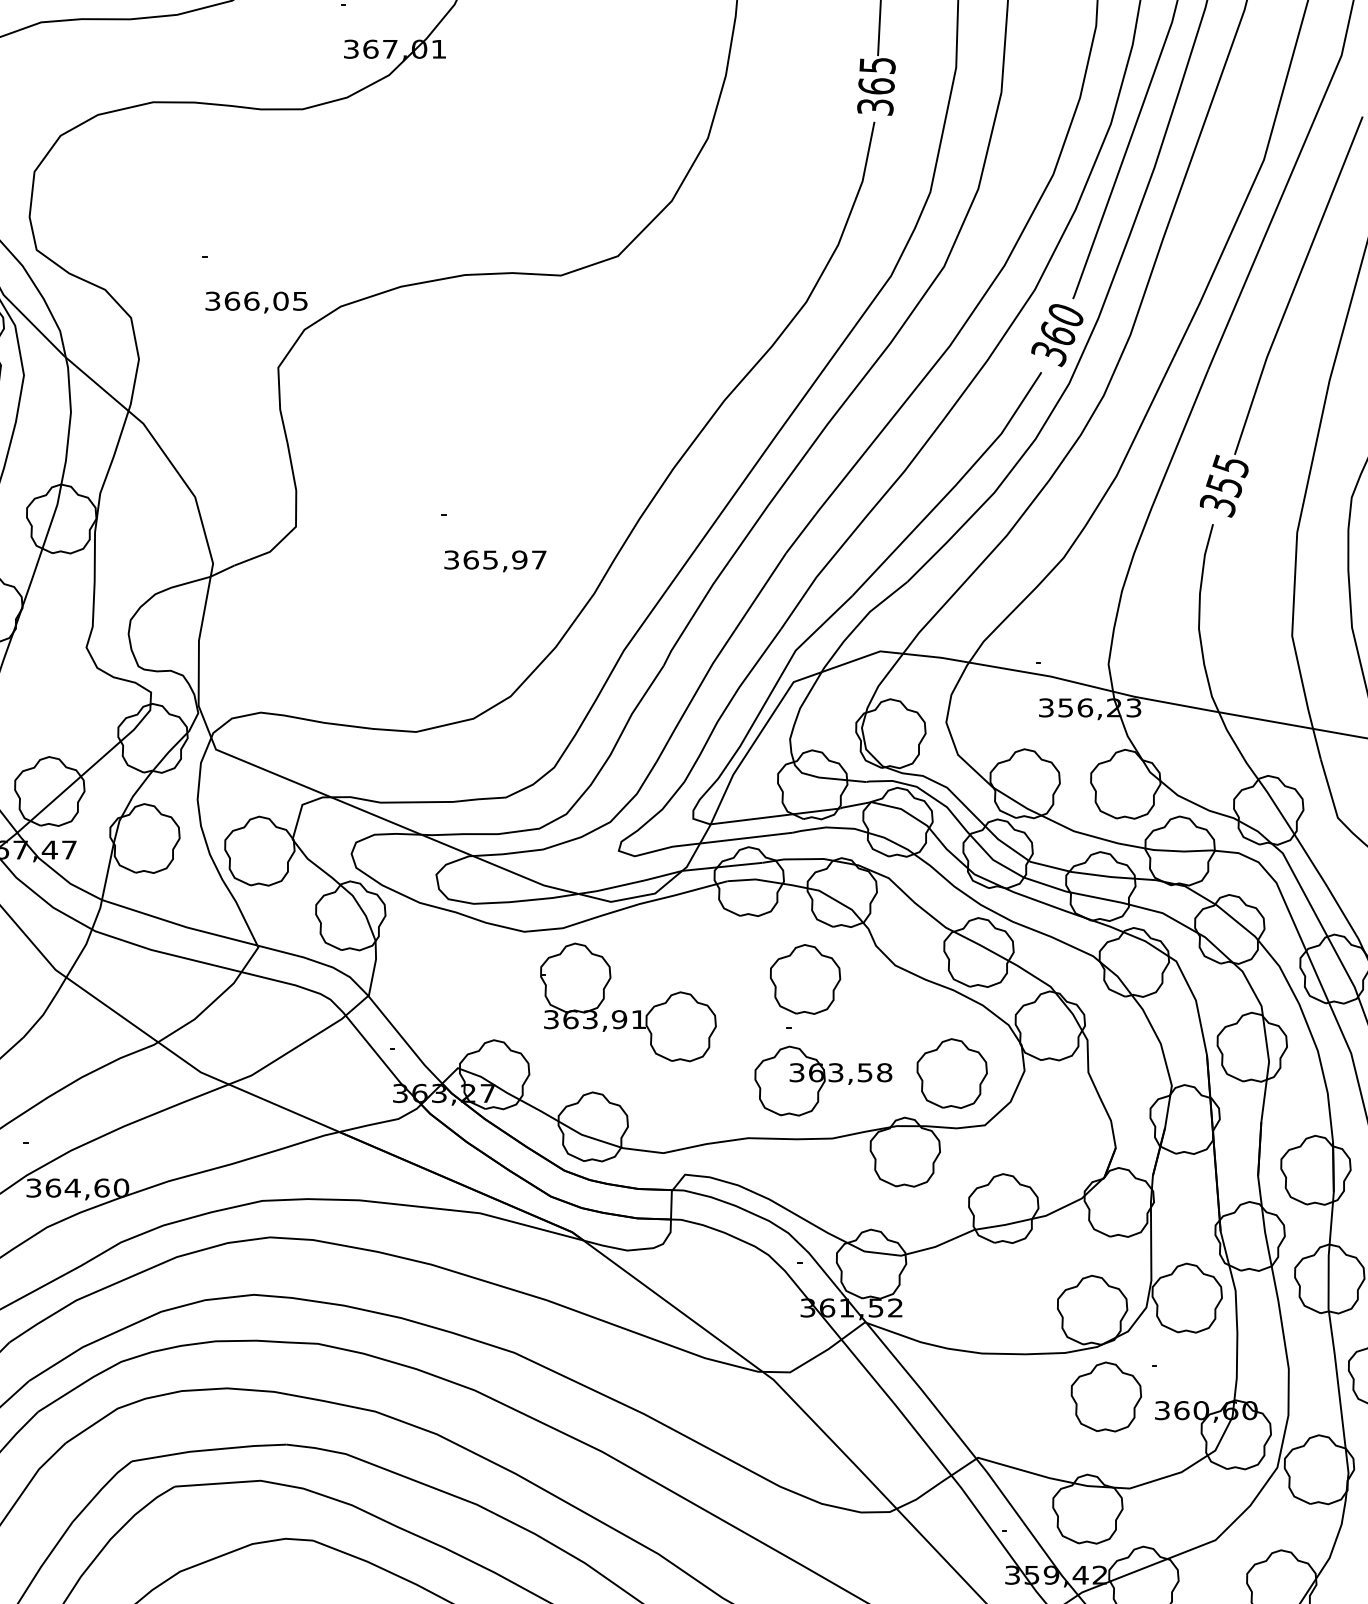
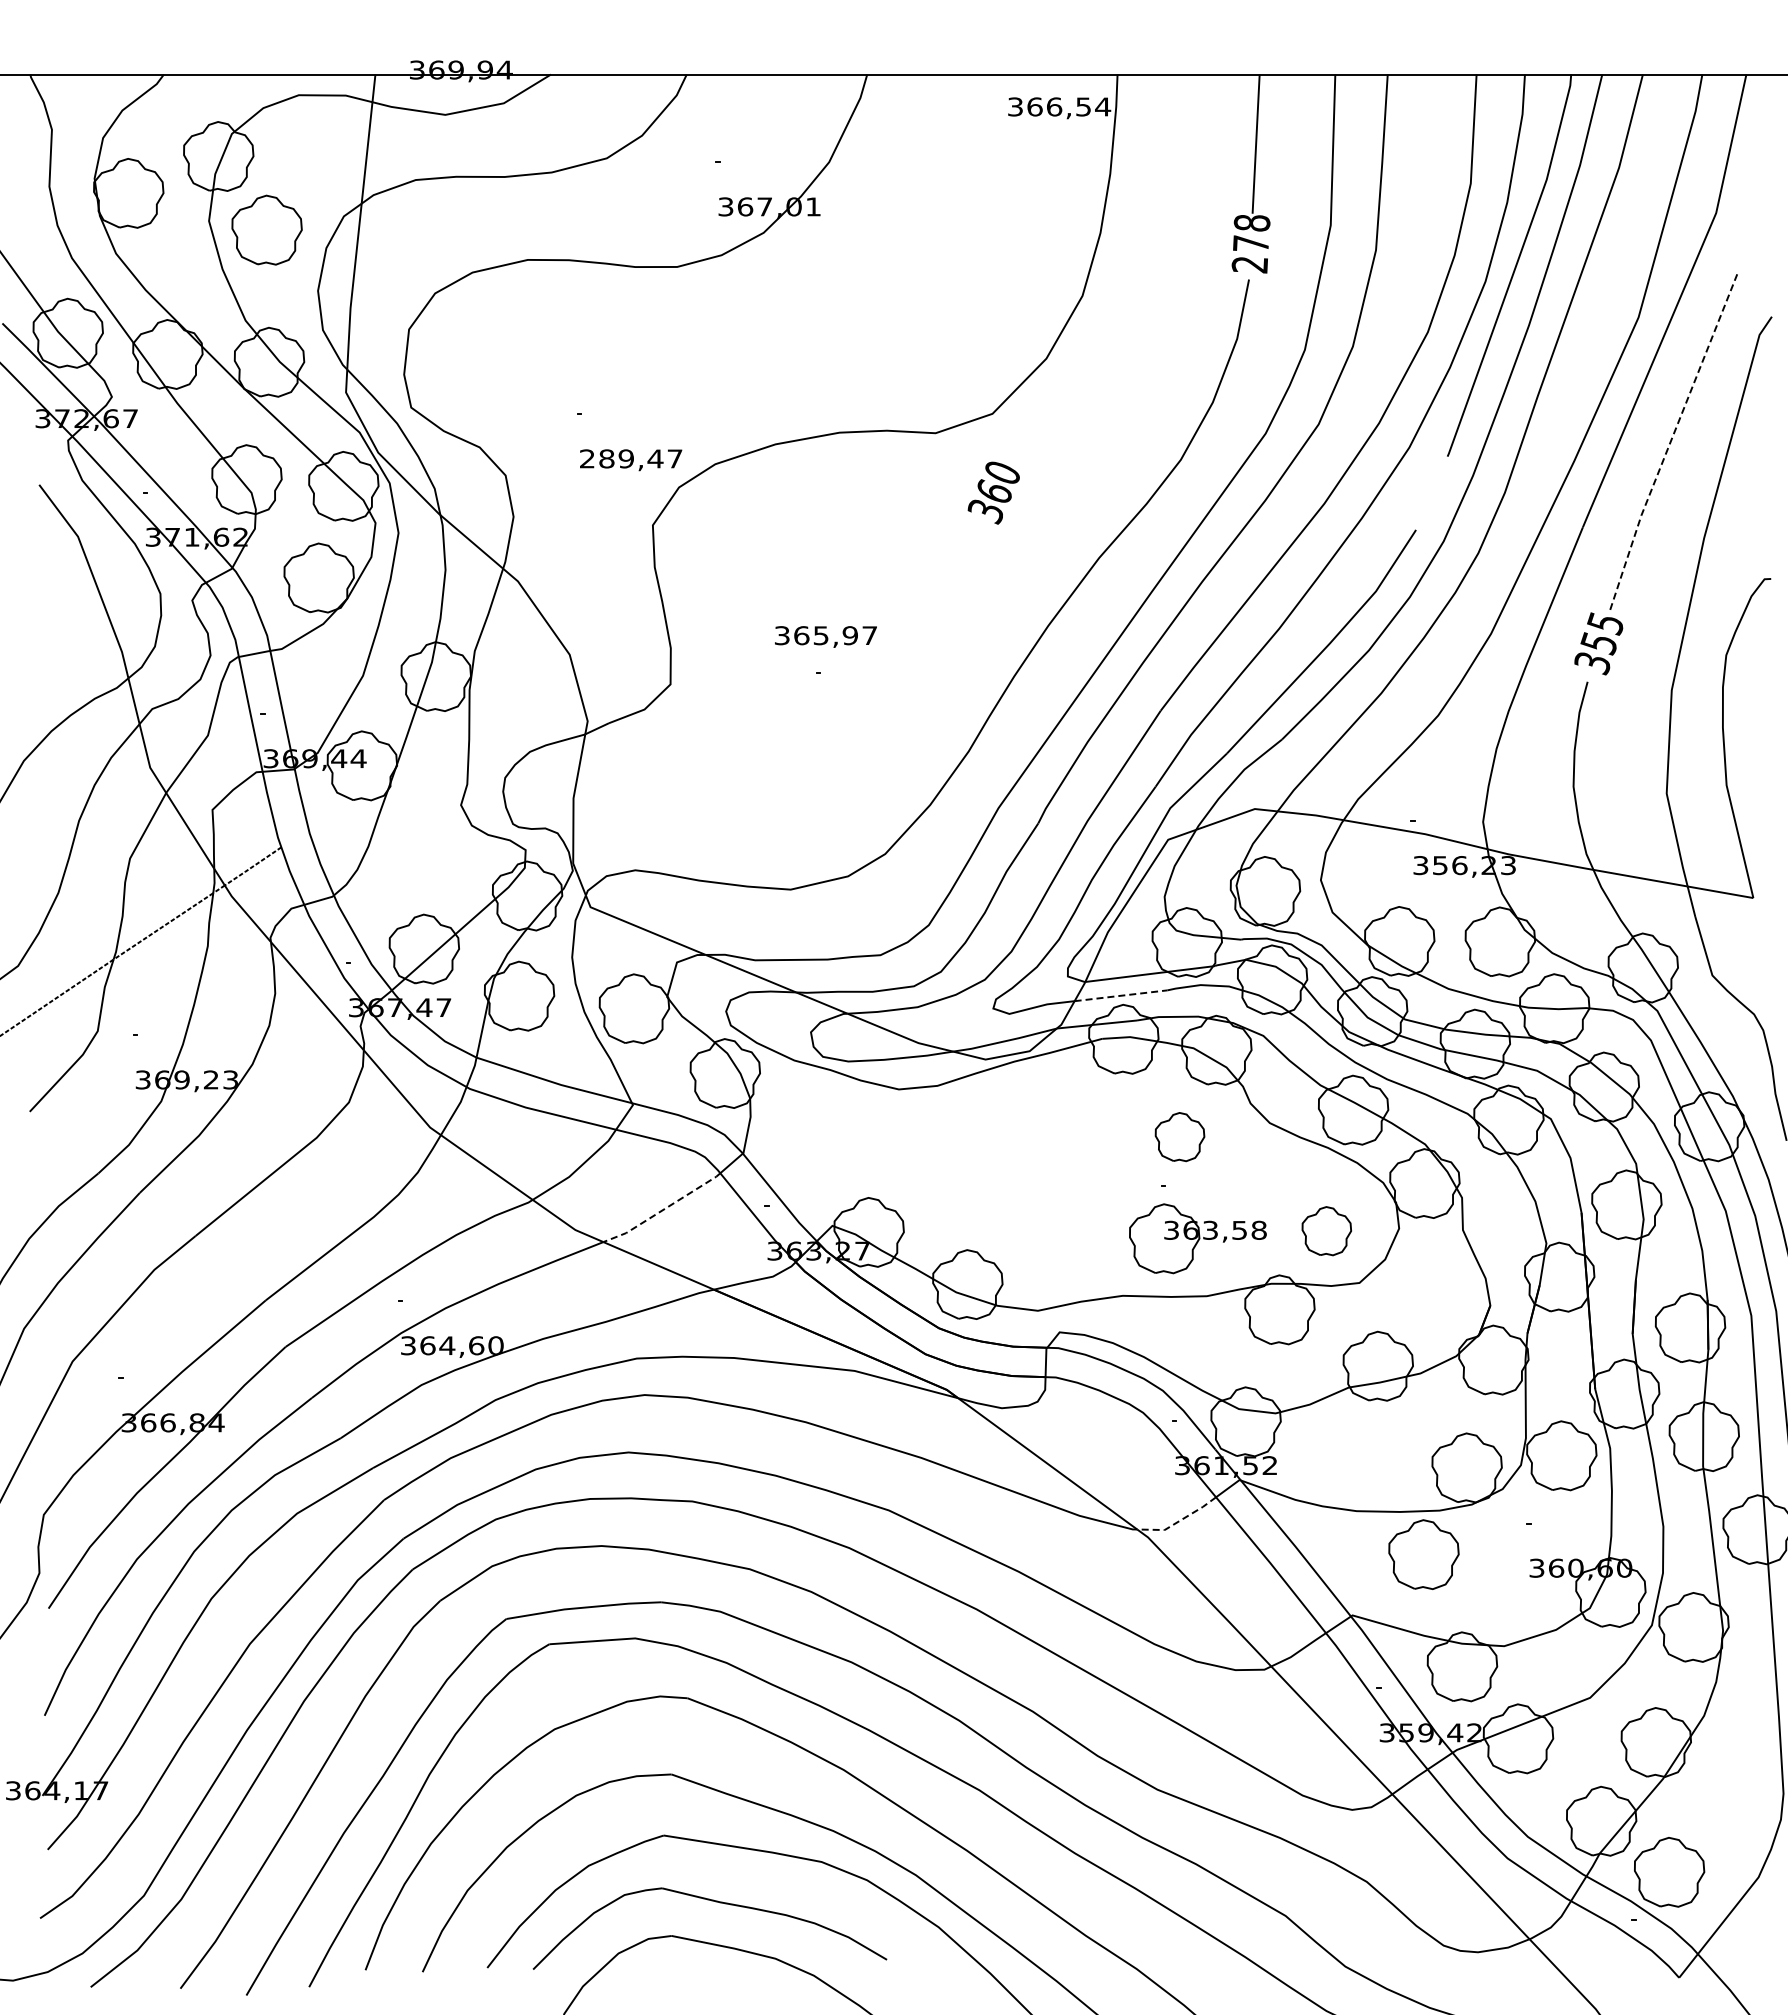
text: (876, 86) -> (1251, 244), 365 -> 278
line: (1295, 284) -> (1670, 442), solid -> dashed
text: (256, 300) -> (631, 458), 366,05 -> 289,47
text: (1056, 334) -> (993, 492), moved
text: (494, 560) -> (825, 636), moved
line: (746, 837) -> (1121, 995), solid -> dashed
part: (804, 978) -> (1179, 1136), size x0.7
part: (622, 1010) -> (997, 1168), removed
line: (288, 1051) -> (663, 1209), solid -> dashed
part: (951, 1072) -> (1326, 1230), size x0.7
line: (804, 1363) -> (1179, 1521), solid -> dashed
part: (1105, 1396) -> (1423, 1554), moved

